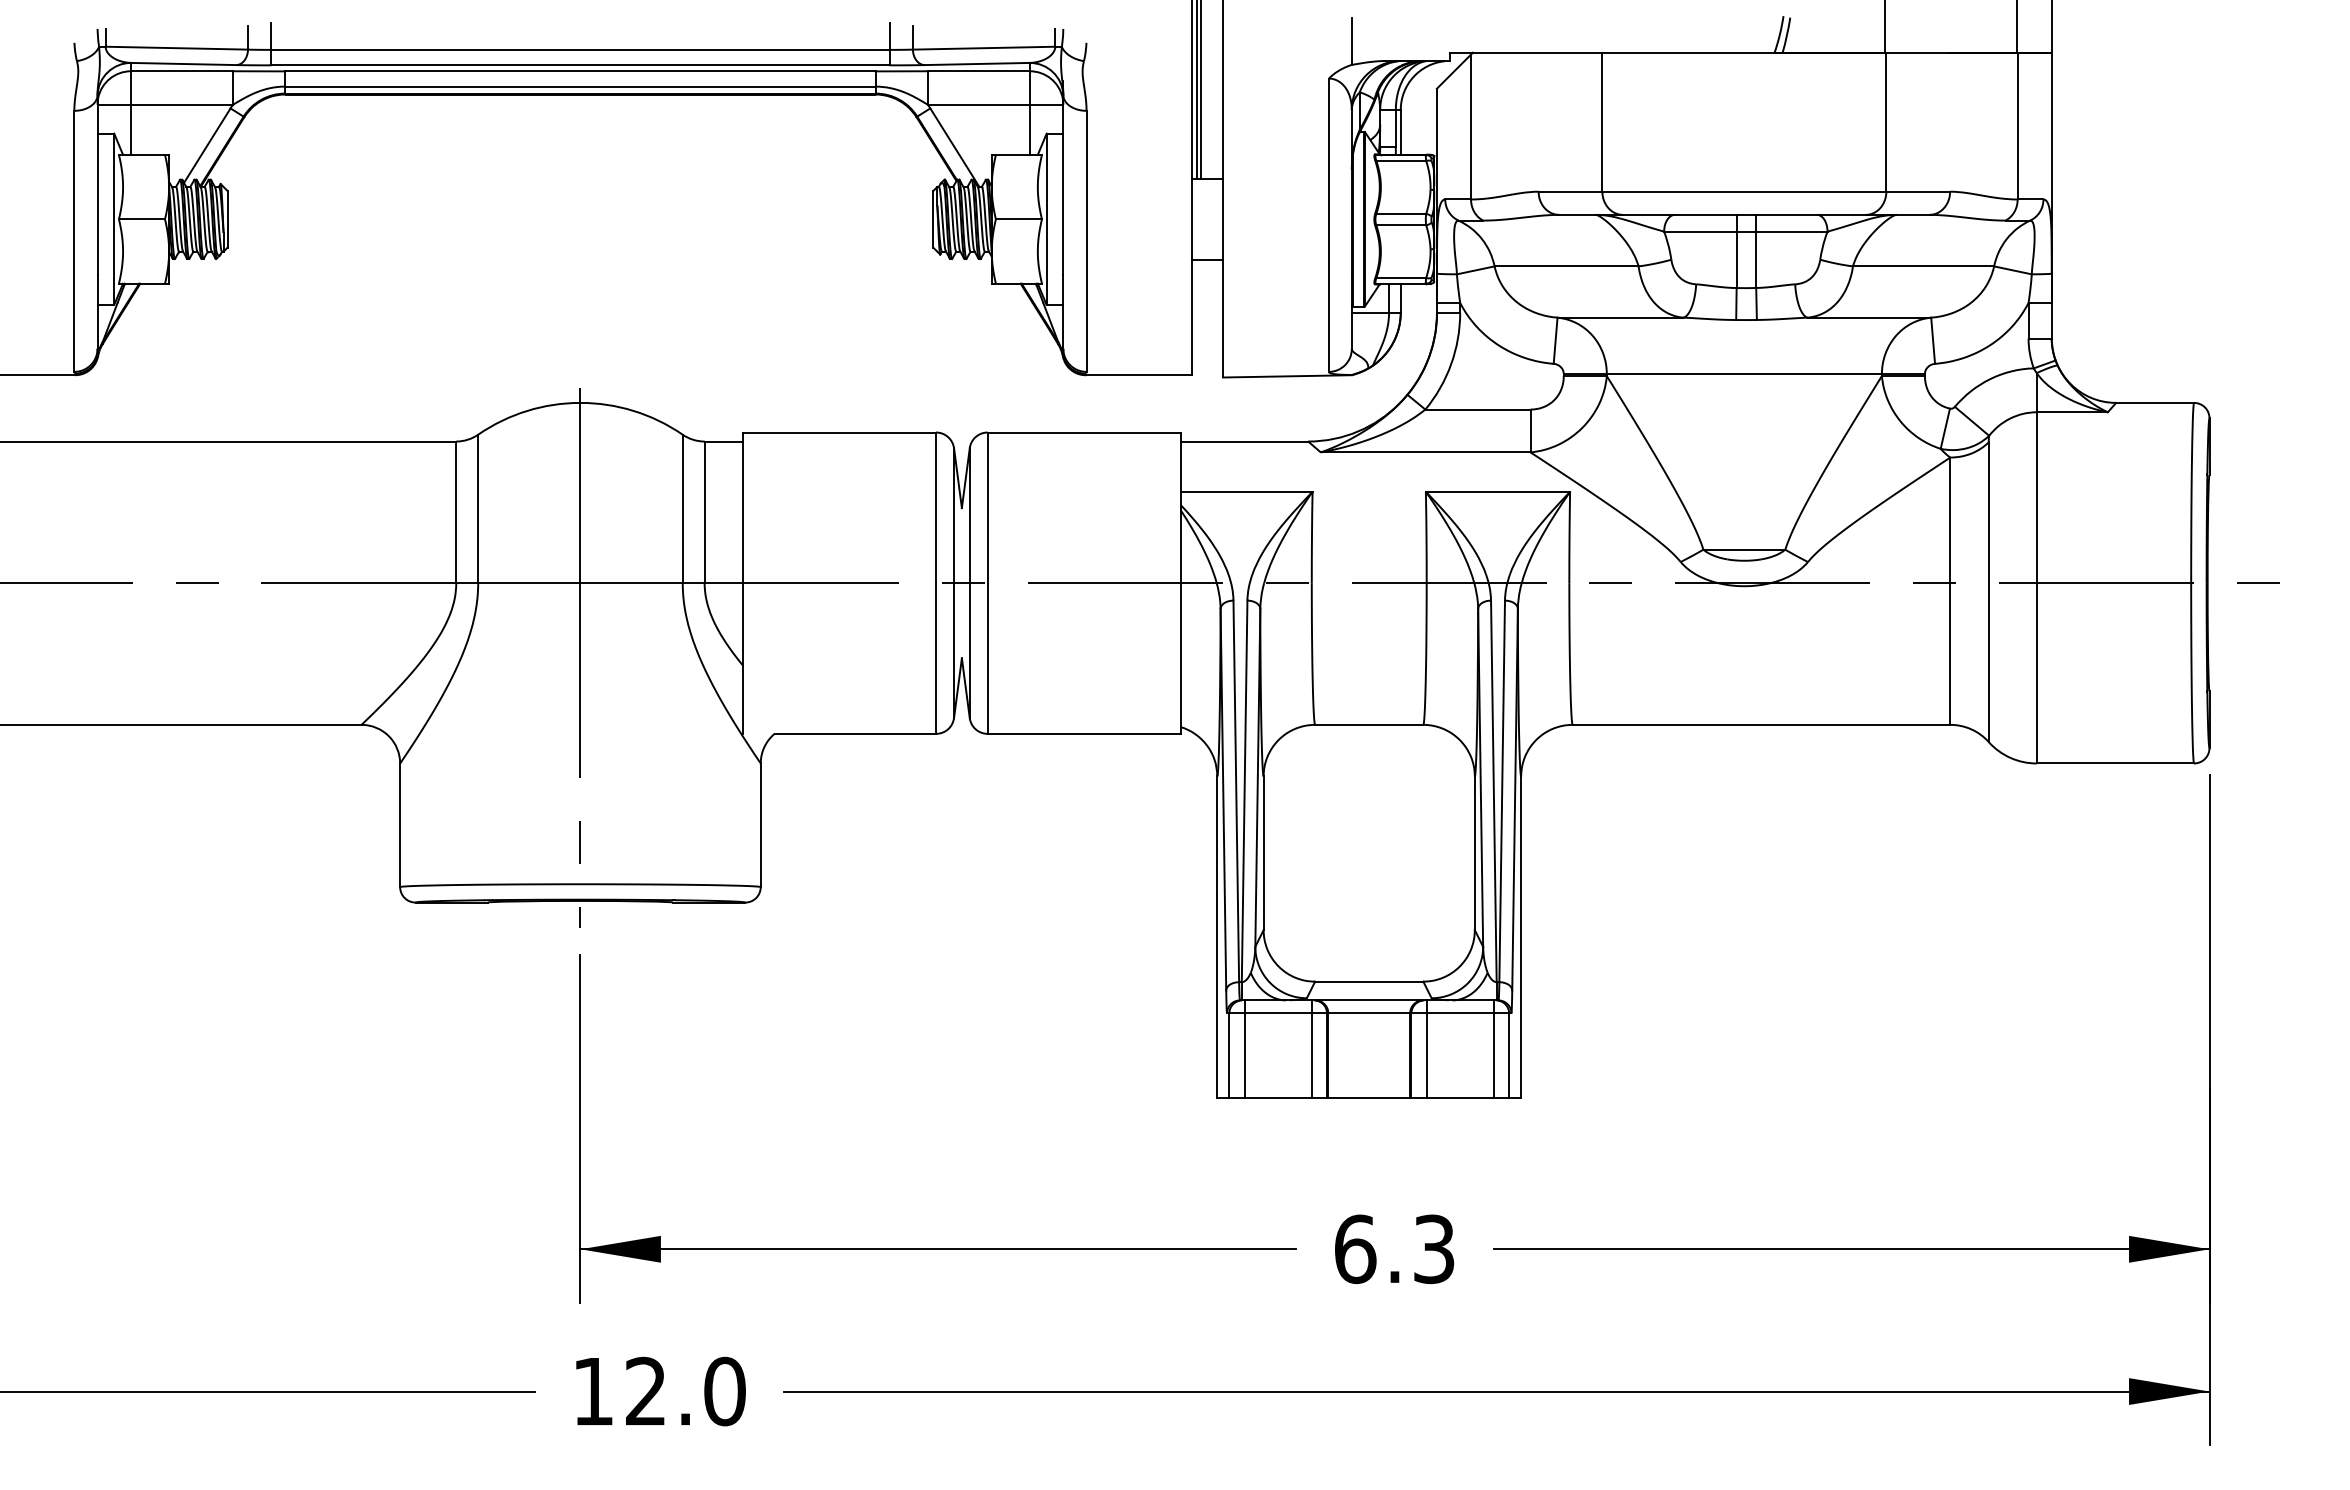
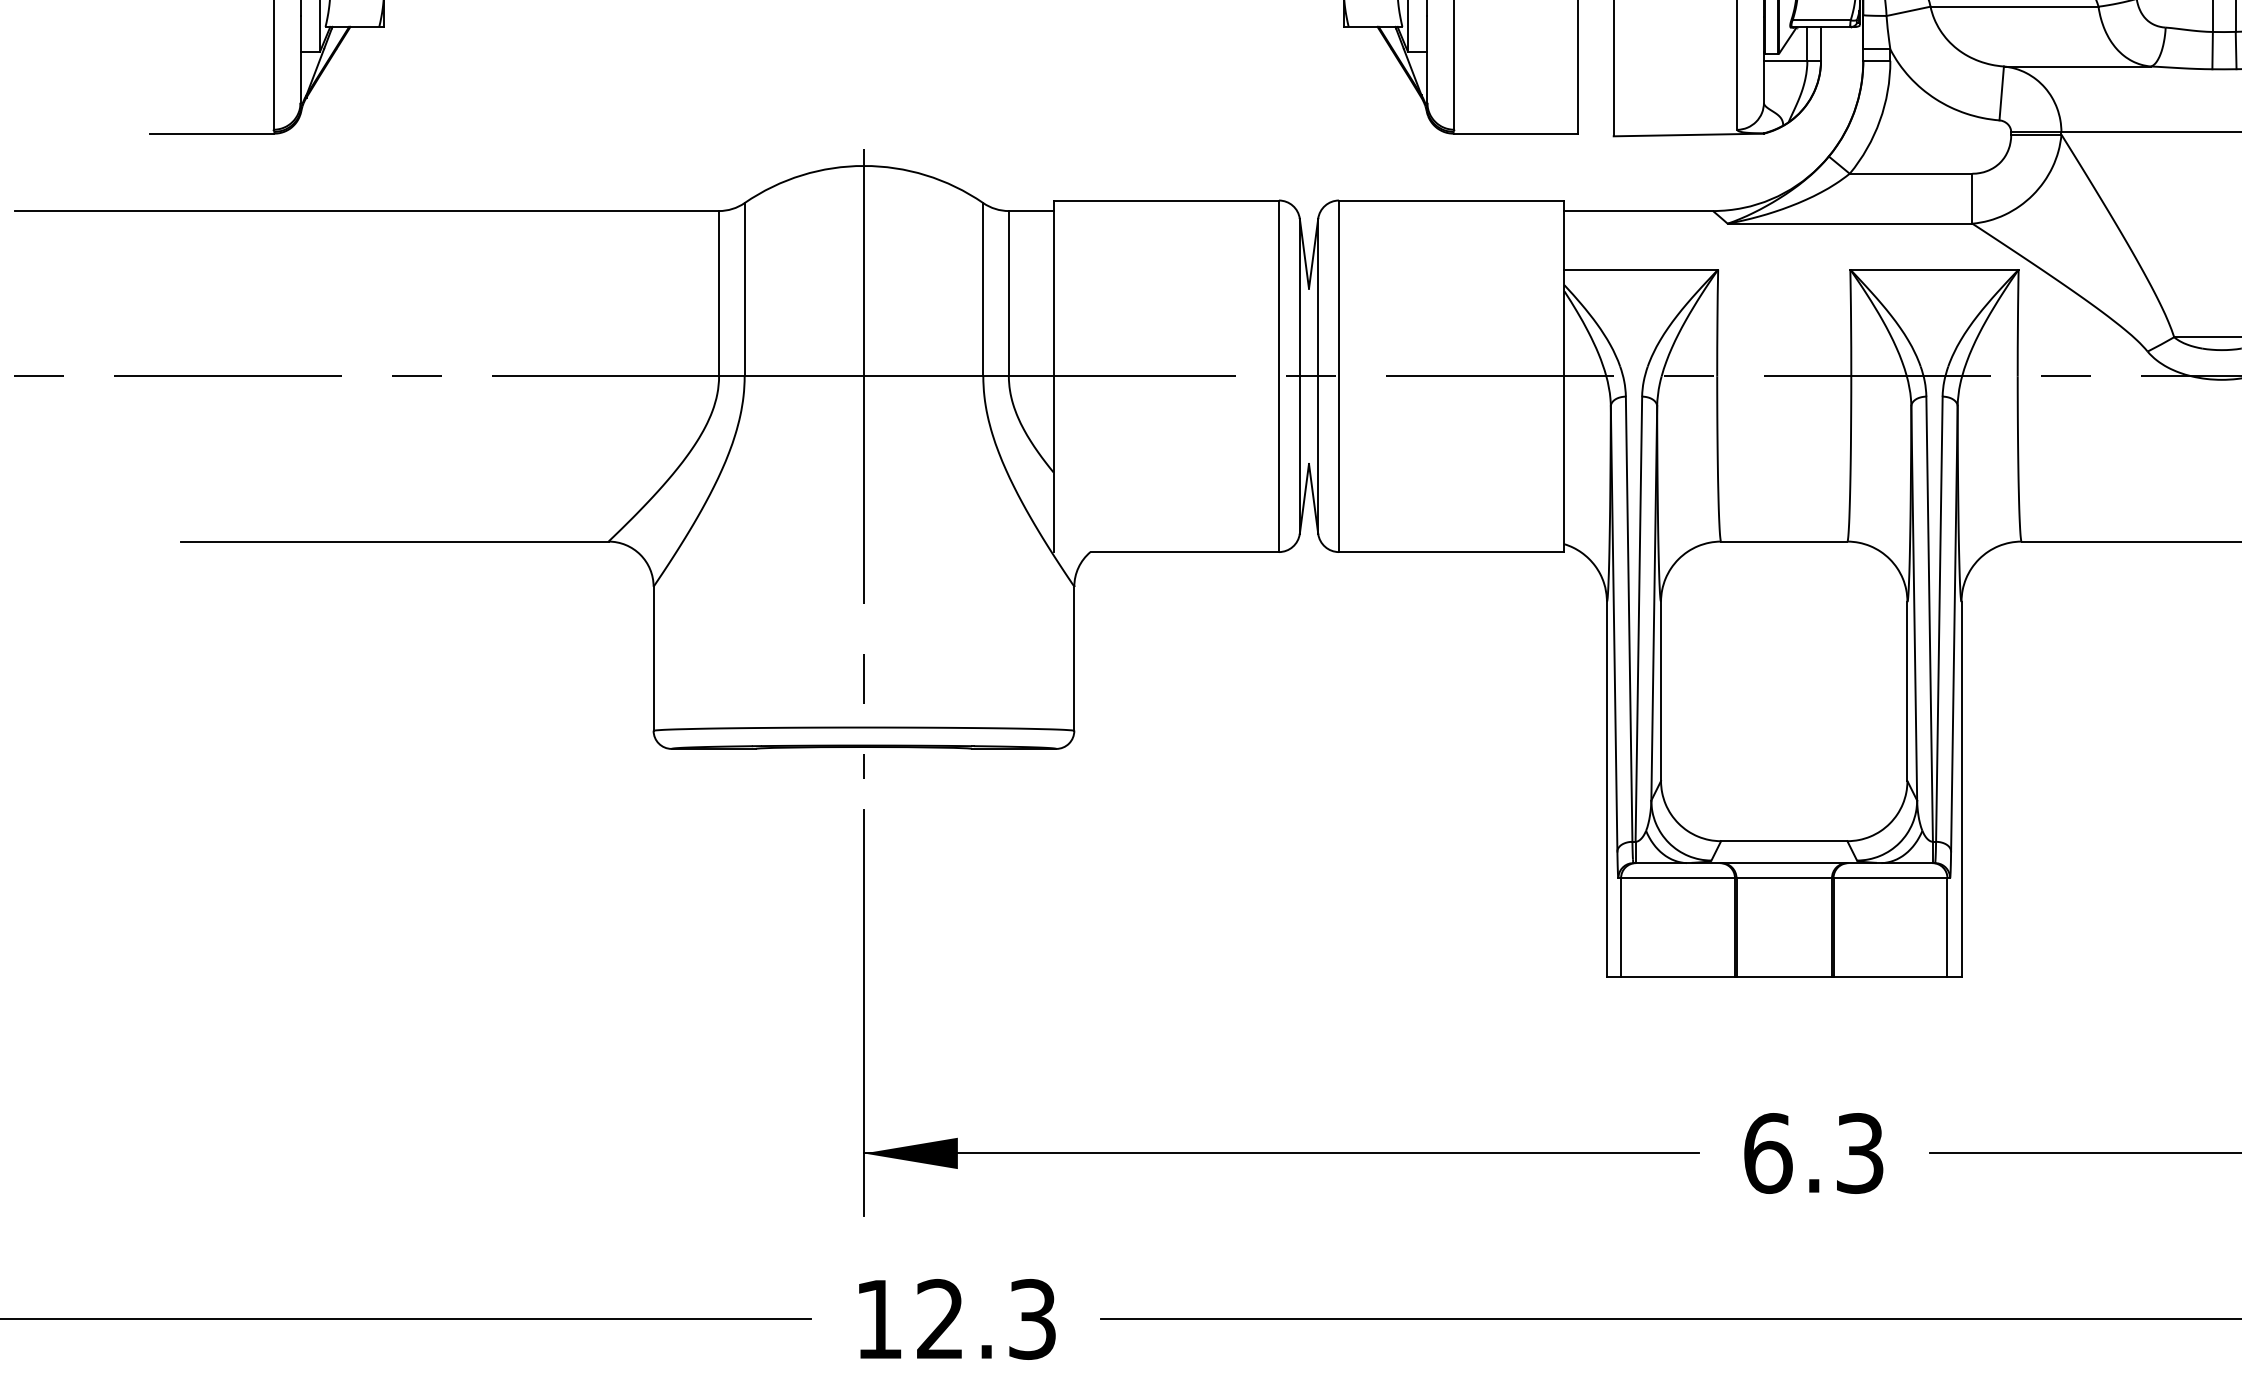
line: (1244, 1049) -> (1638, 920), removed
line: (1311, 1049) -> (1716, 920), removed
line: (1426, 1049) -> (1851, 920), removed
line: (1493, 1049) -> (1929, 920), removed
text: (724, 1391) -> (1032, 1319), 12.0 -> 12.3

